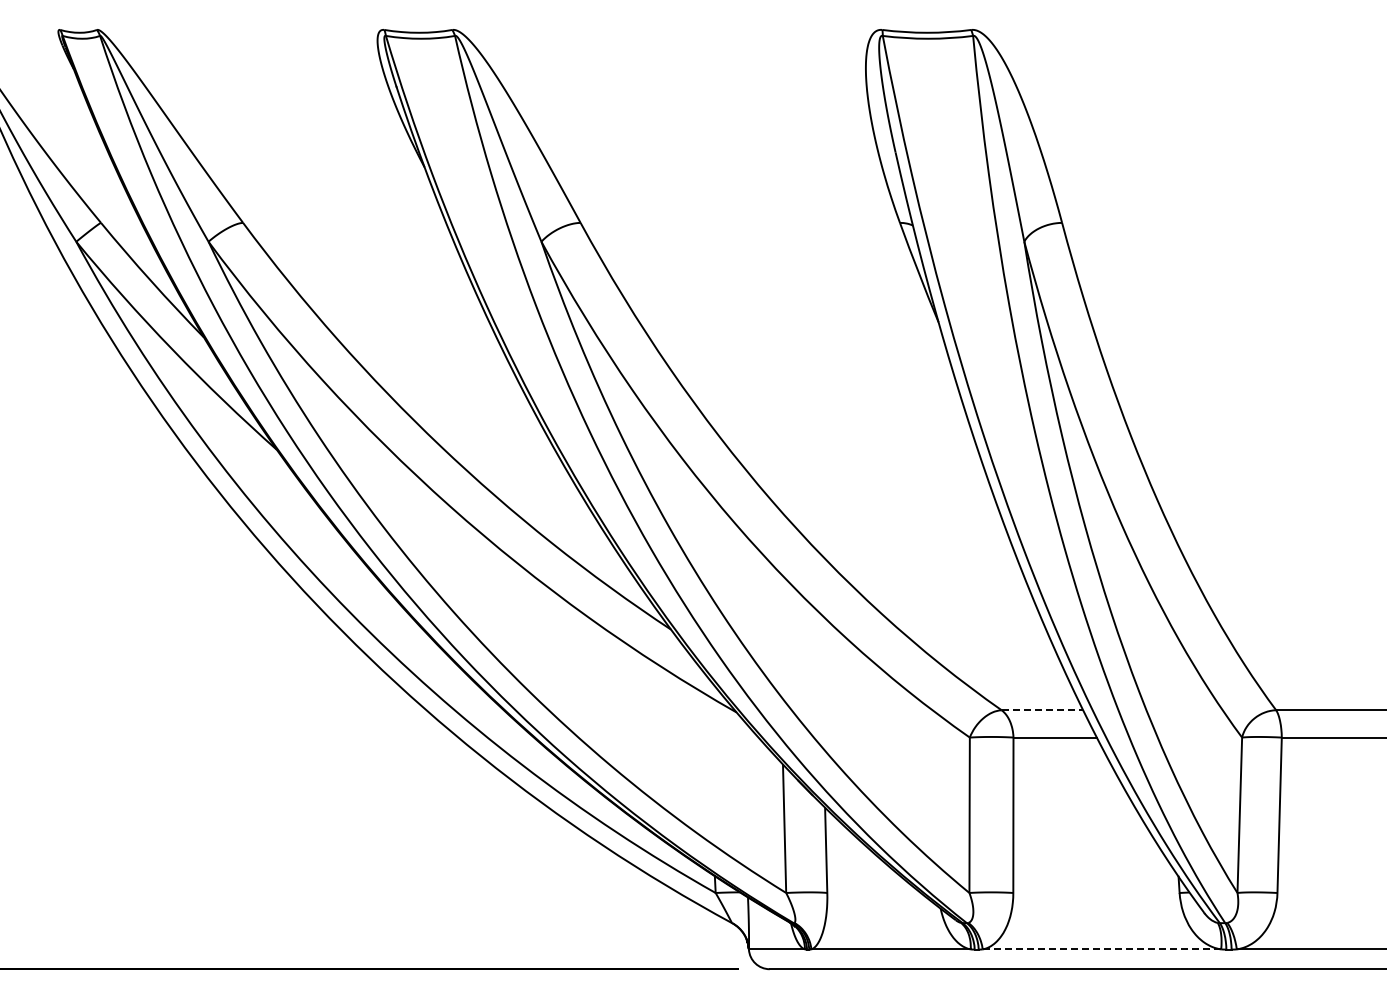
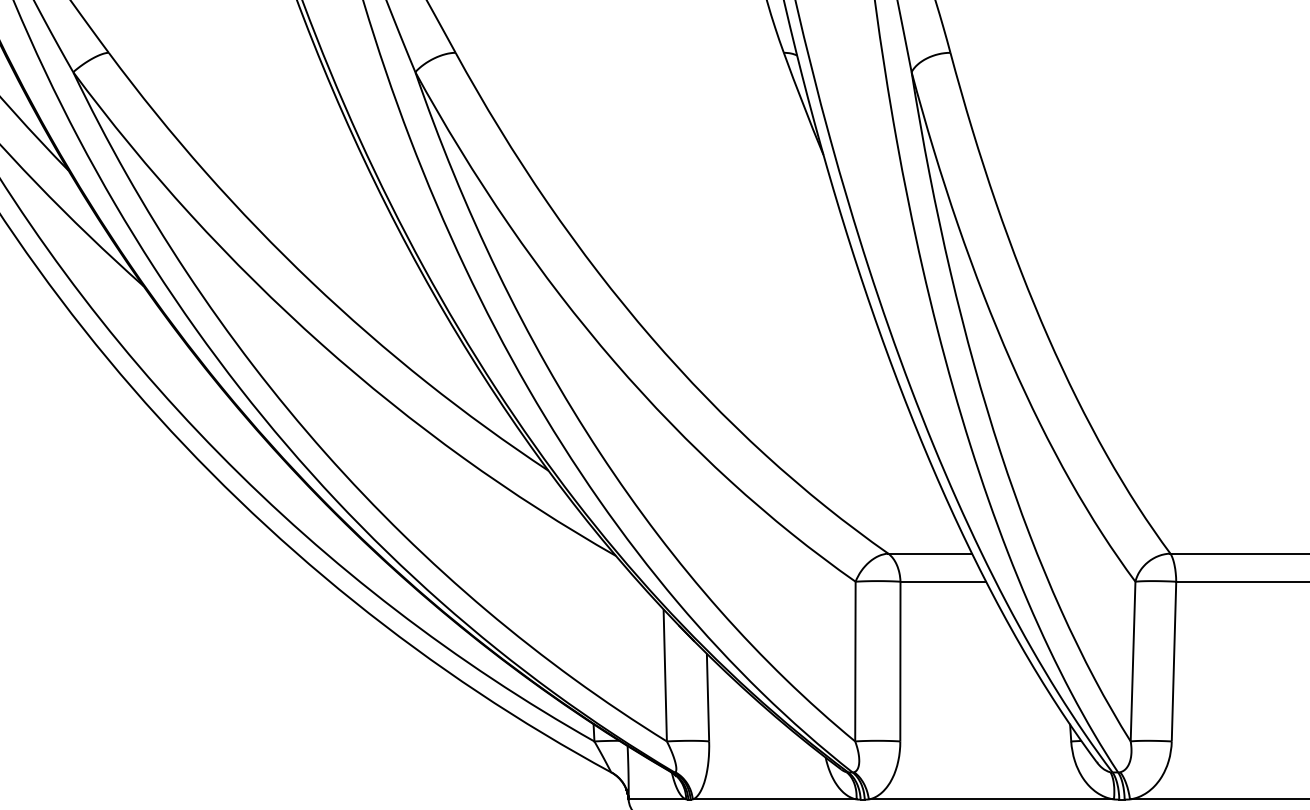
line: (1042, 710) -> (930, 553), dashed -> solid
line: (1101, 949) -> (990, 799), dashed -> solid

